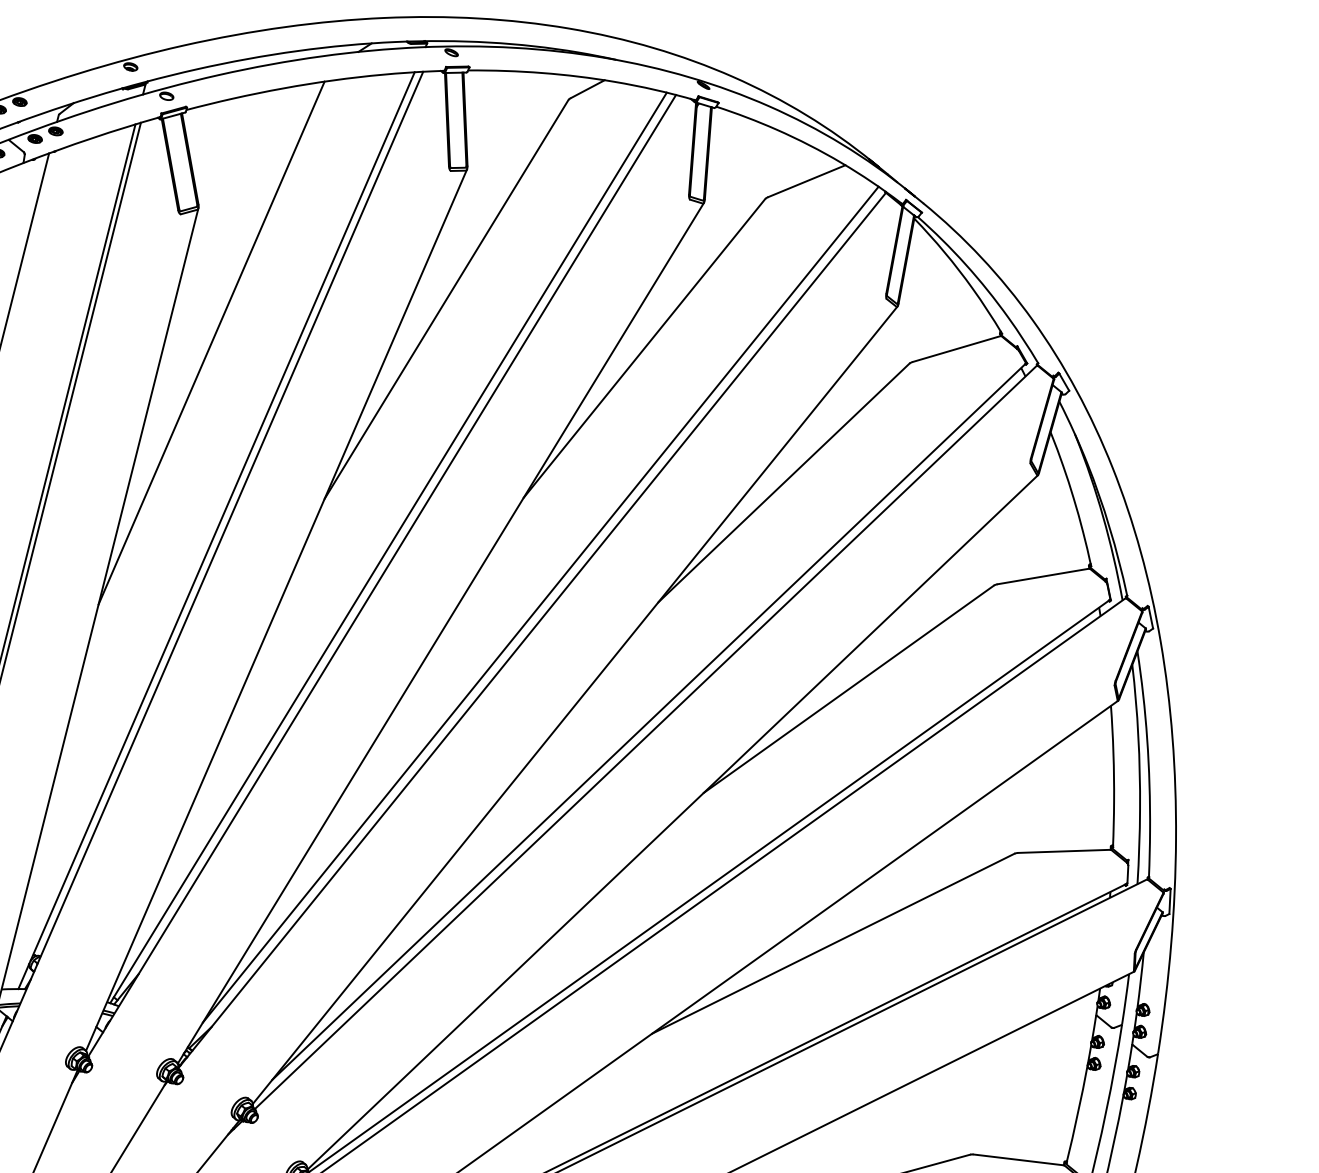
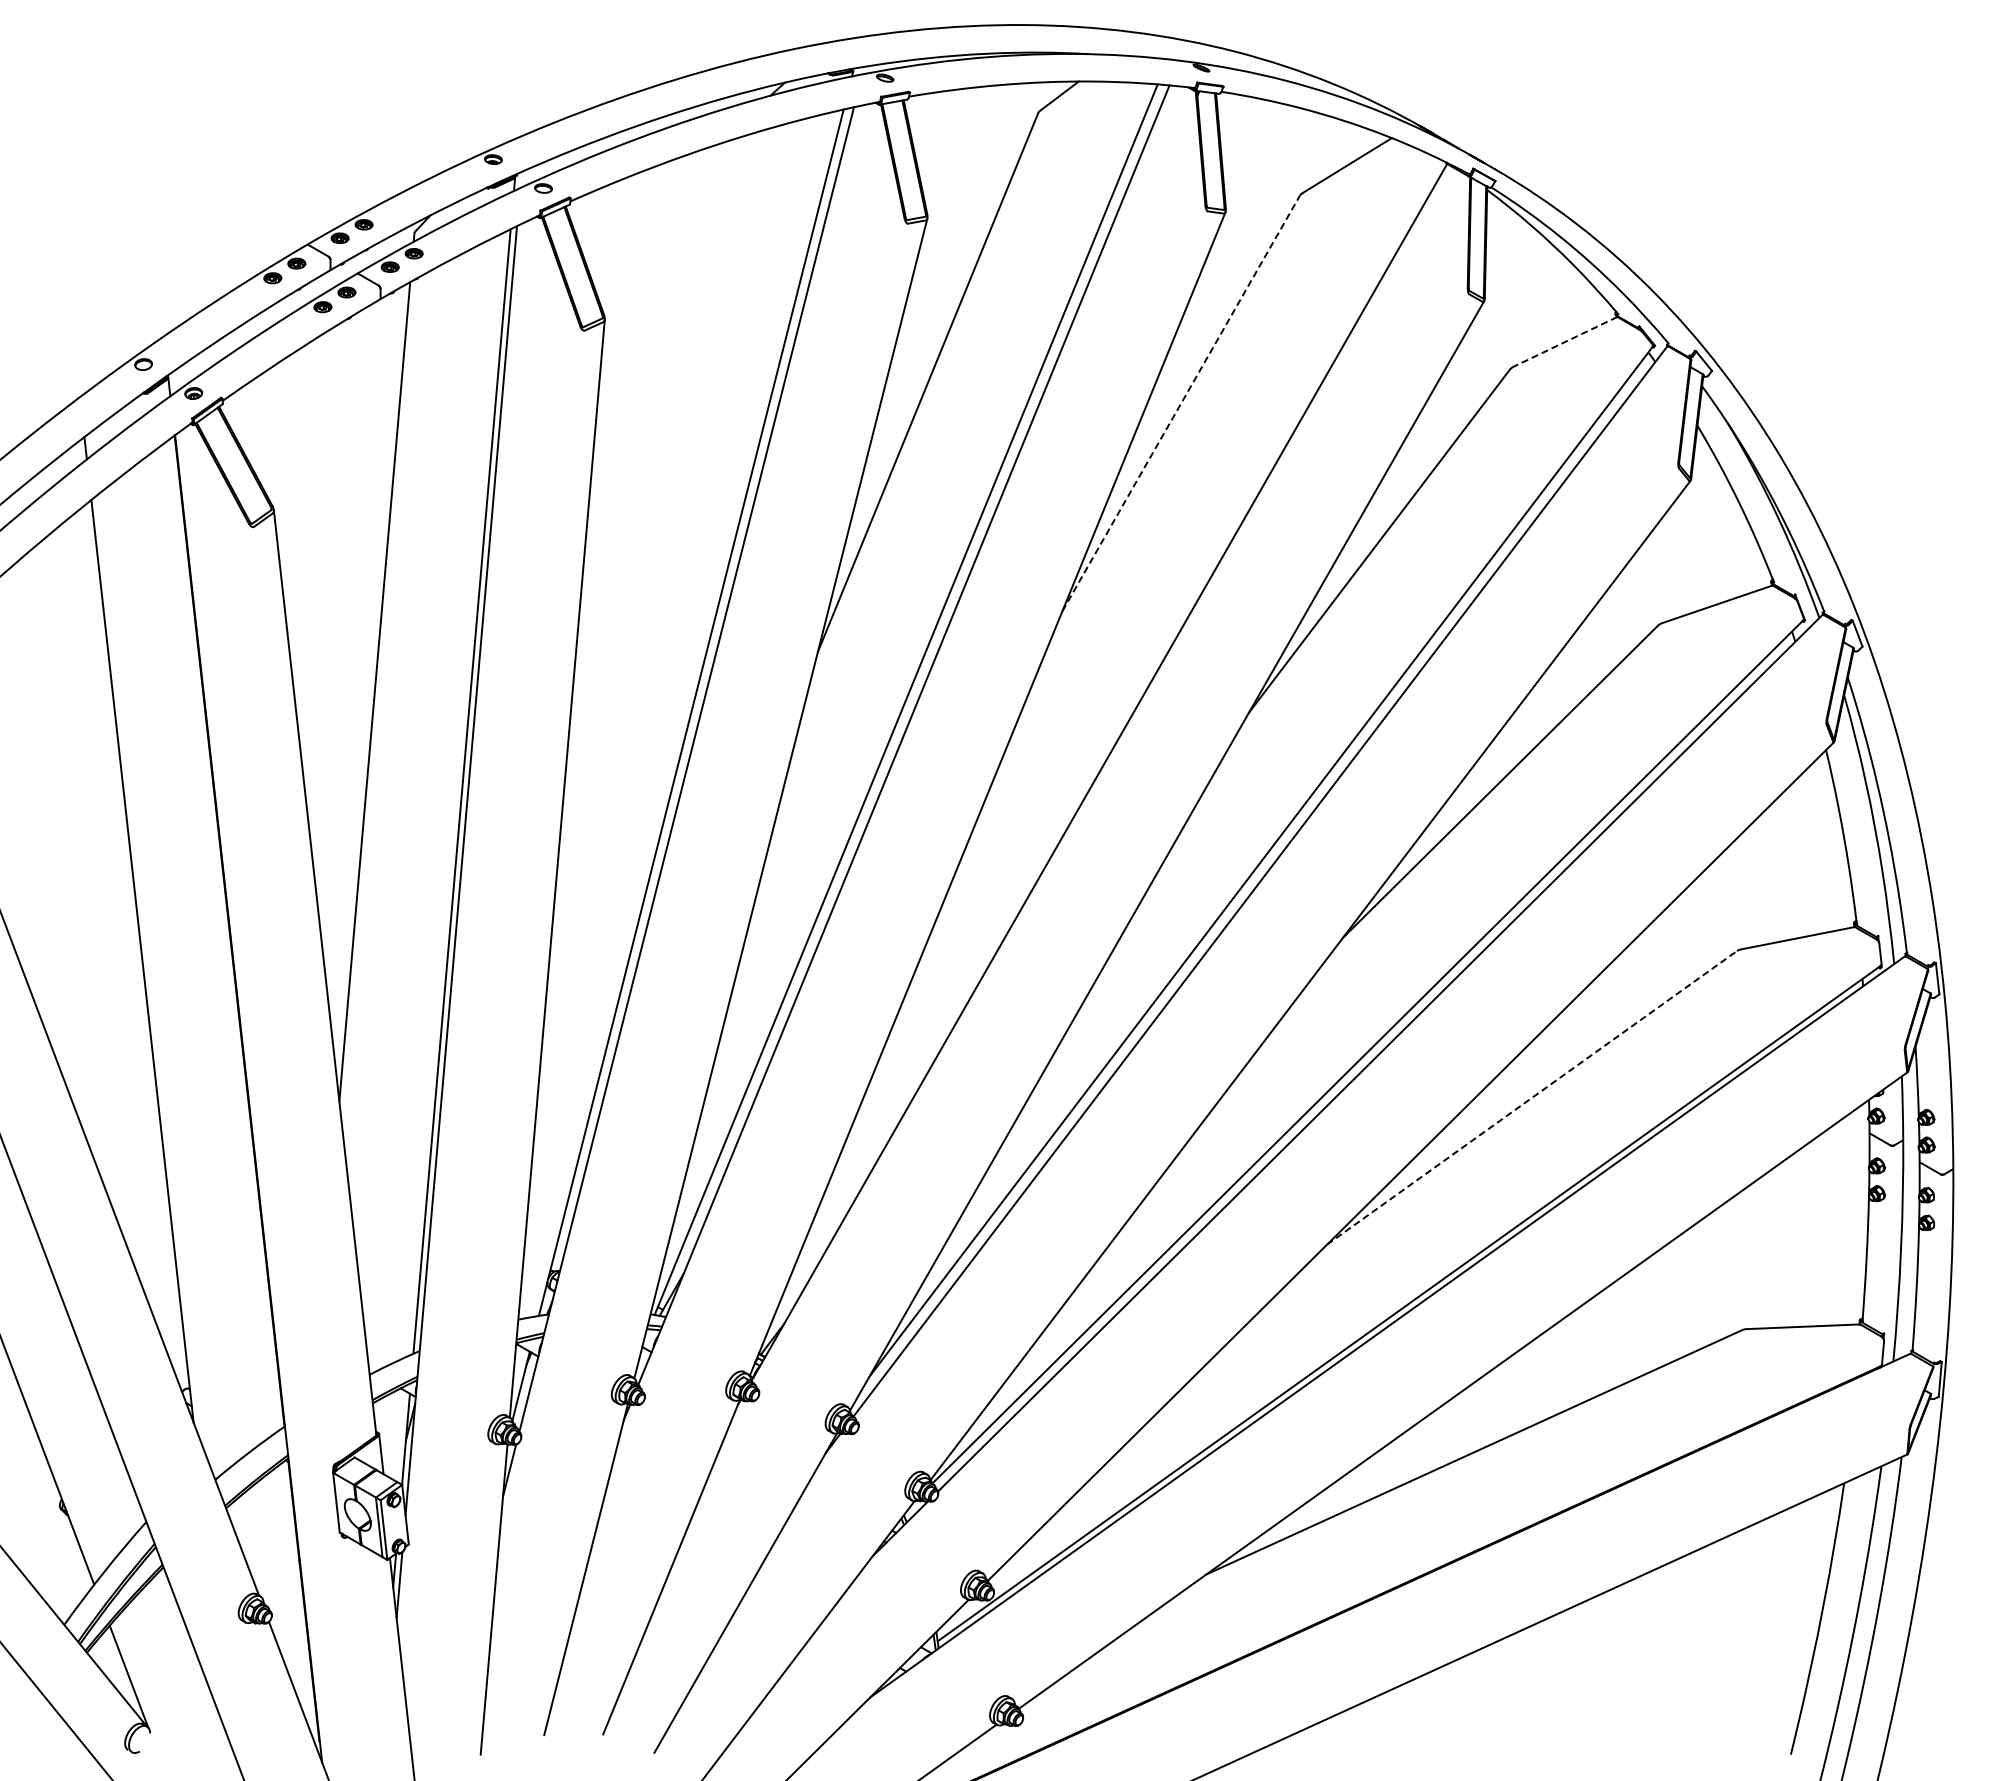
line: (211, 343) -> (647, 483), removed
line: (644, 347) -> (1181, 402), solid -> dashed
line: (956, 348) -> (1565, 341), solid -> dashed
line: (540, 604) -> (1104, 738), removed
line: (833, 943) -> (1532, 1097), solid -> dashed

